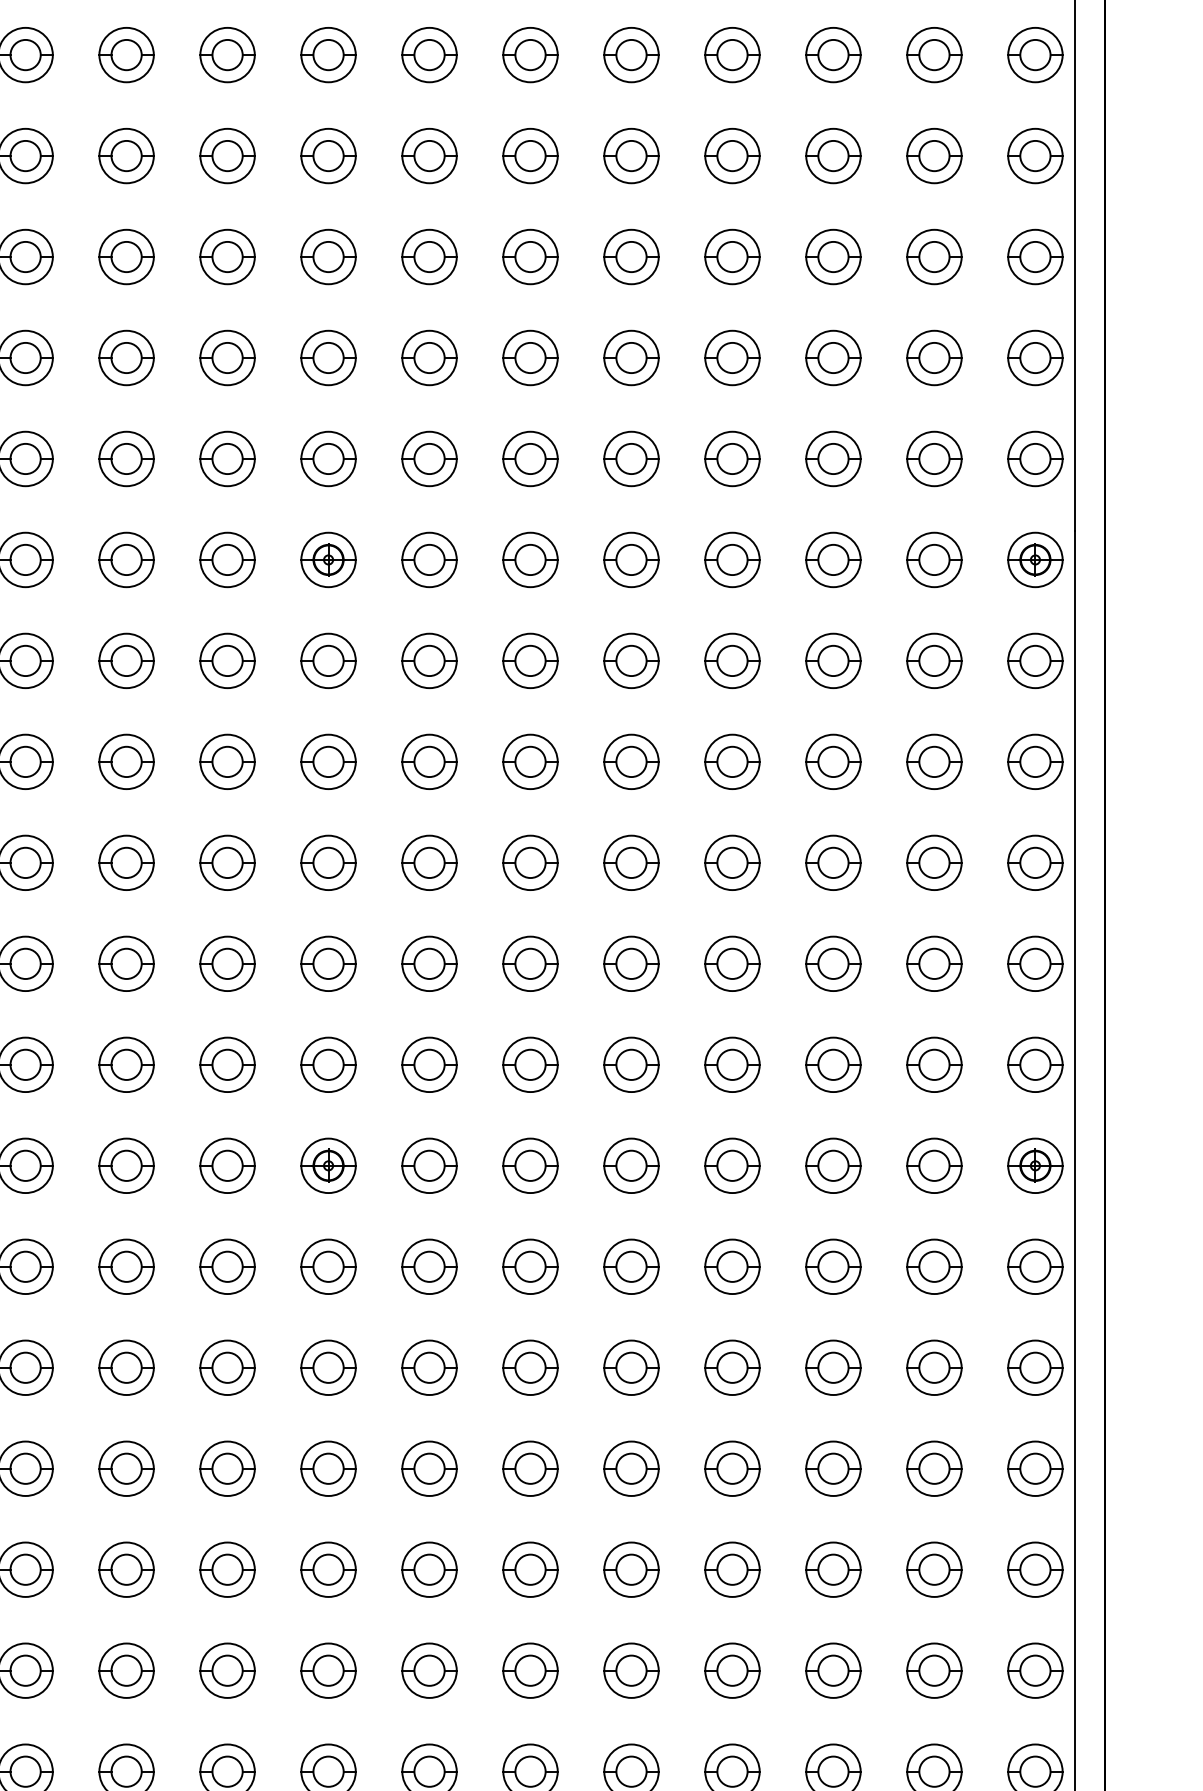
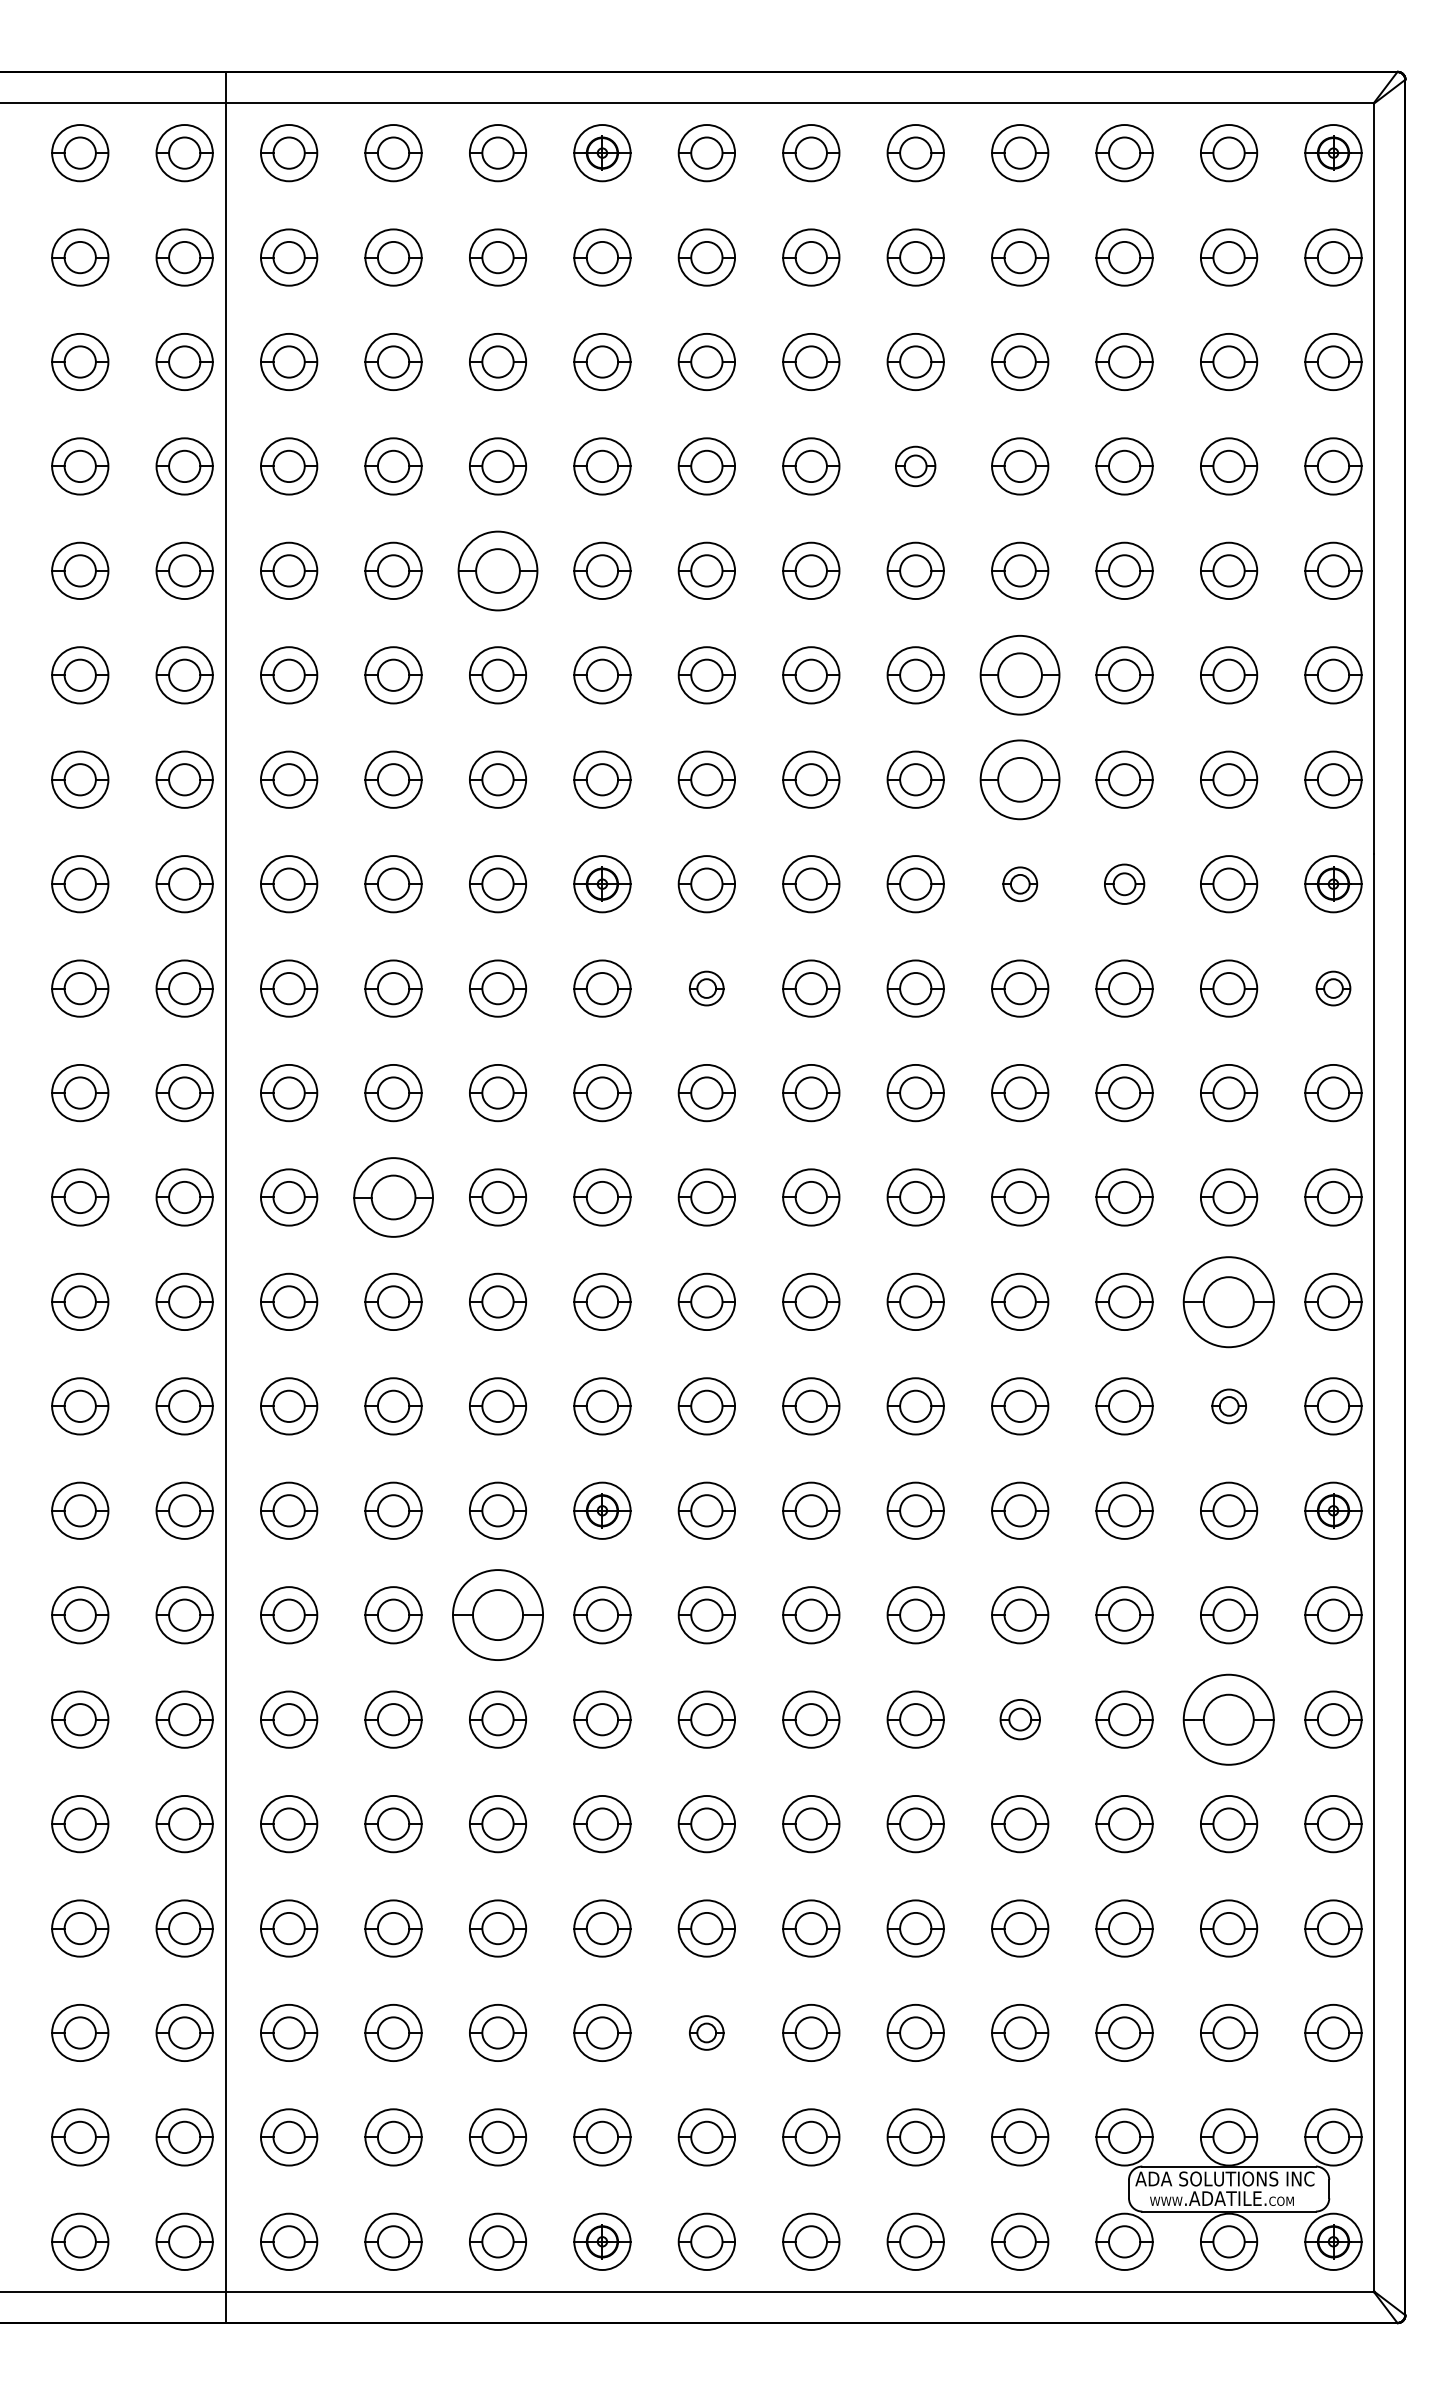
part: (631, 156) -> (915, 466), size x0.7
part: (227, 256) -> (497, 570), size x1.4
part: (732, 358) -> (1020, 675), size x1.4
part: (732, 458) -> (1020, 779), size x1.4
part: (732, 560) -> (1020, 884), size x0.6
part: (833, 560) -> (1124, 884), size x0.7
part: (429, 660) -> (706, 988), size x0.6
part: (1035, 660) -> (1333, 988), size x0.6
part: (126, 862) -> (393, 1197), size x1.4
part: (934, 963) -> (1229, 1301), size x1.6
part: (934, 1064) -> (1229, 1406), size x0.6
part: (227, 1267) -> (497, 1615), size x1.6
part: (732, 1367) -> (1020, 1719), size x0.7
part: (934, 1367) -> (1229, 1719), size x1.6
part: (429, 1670) -> (706, 2032), size x0.6

